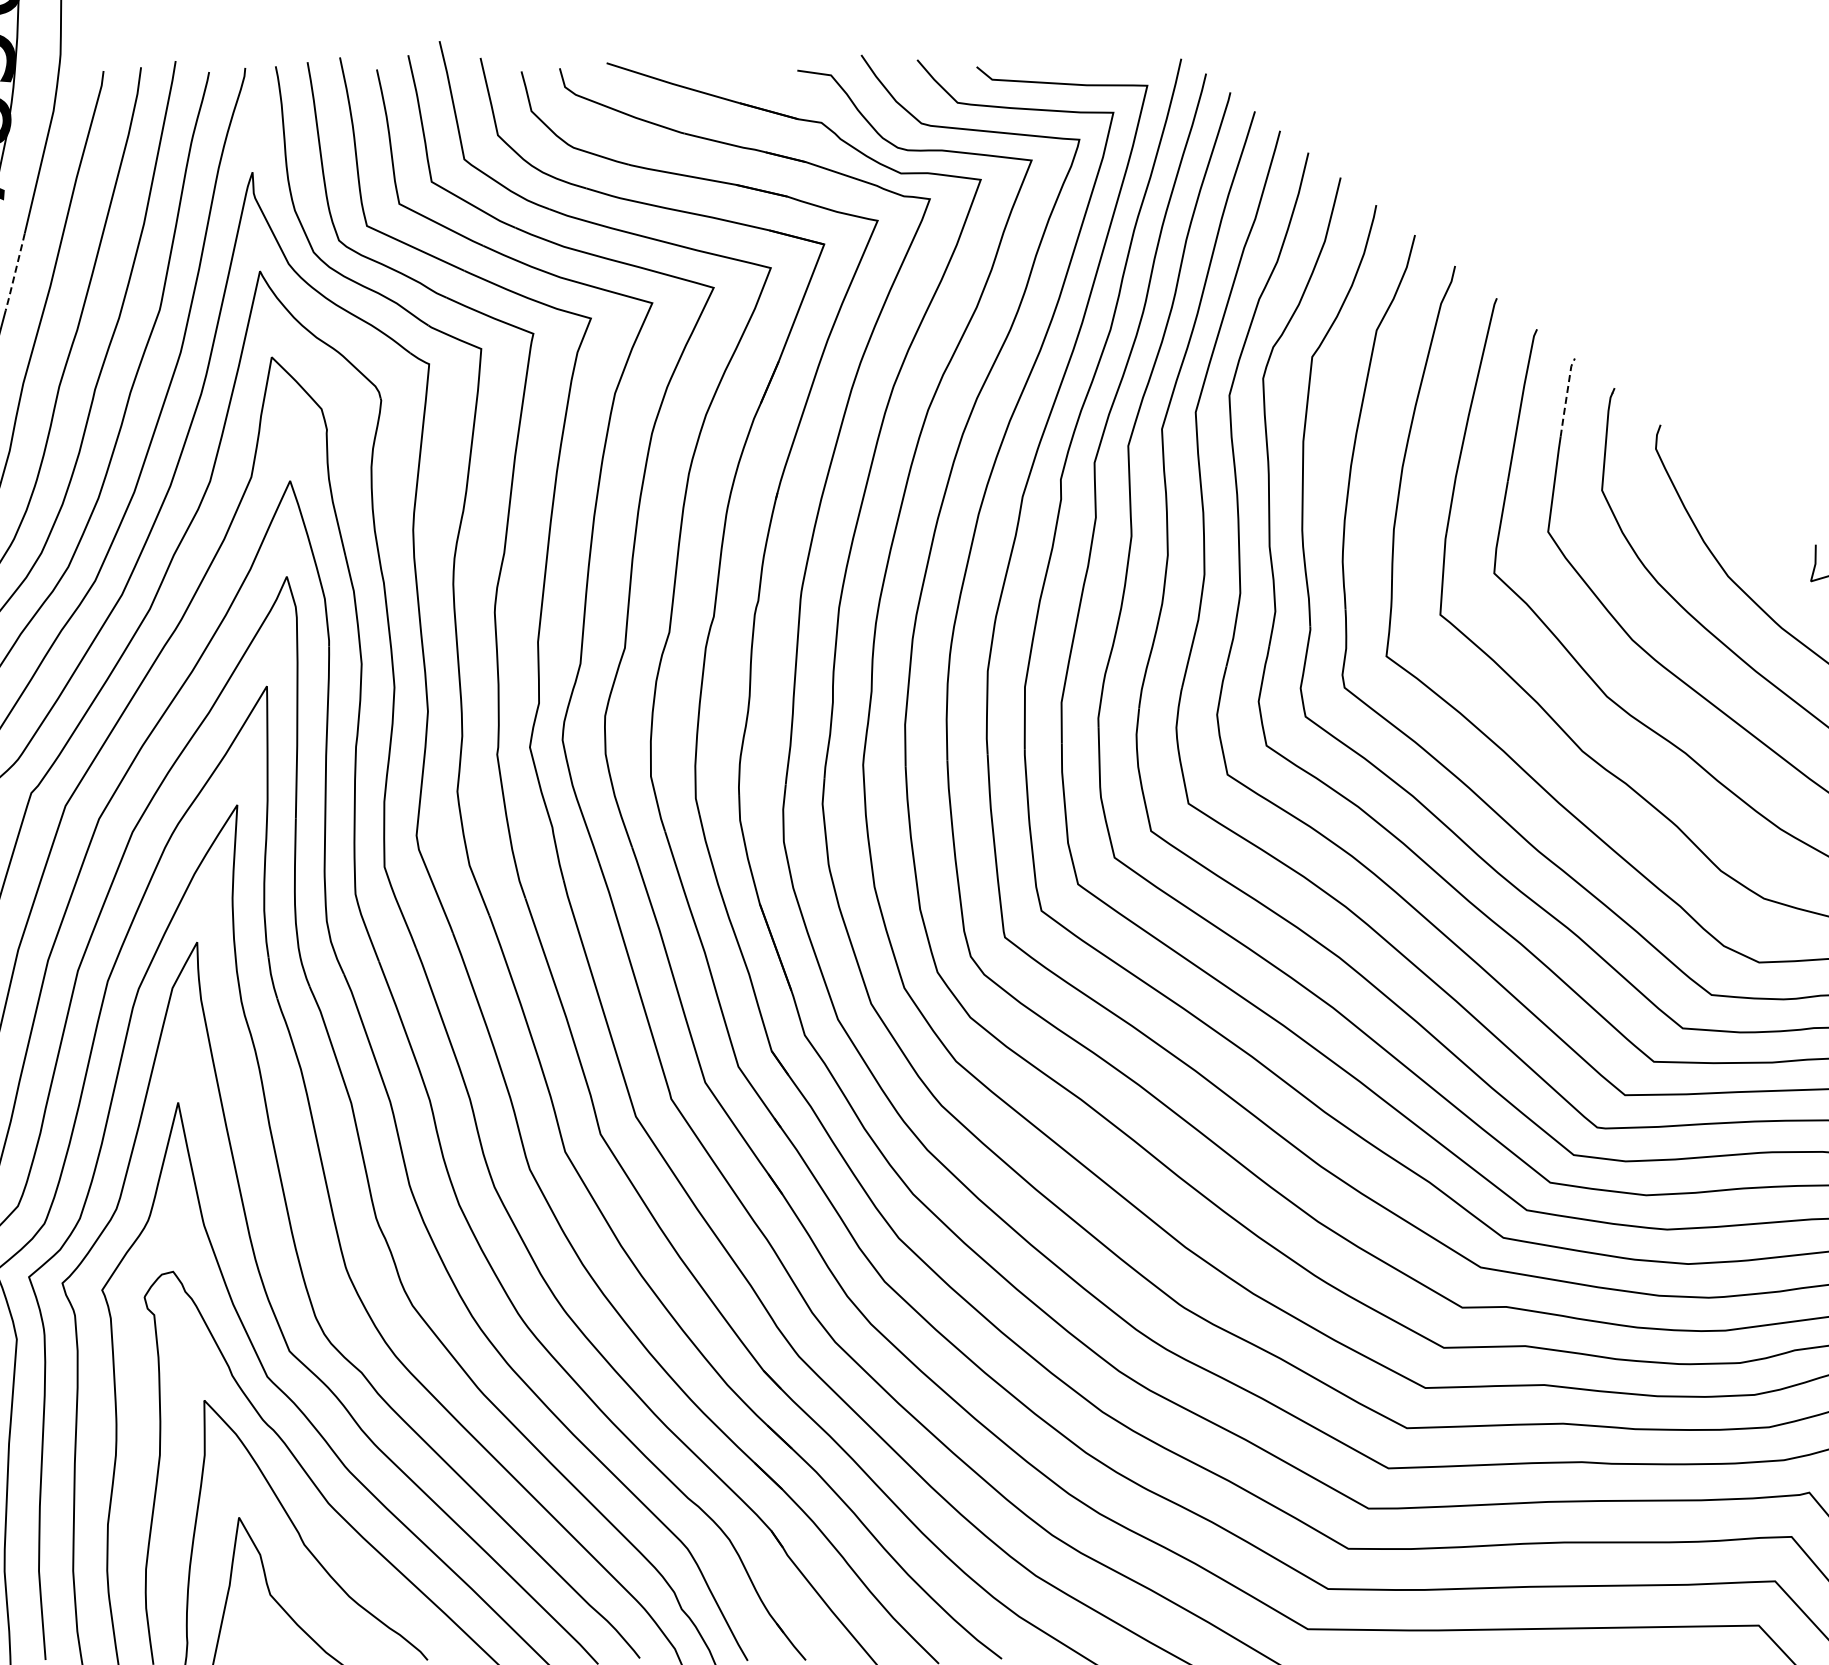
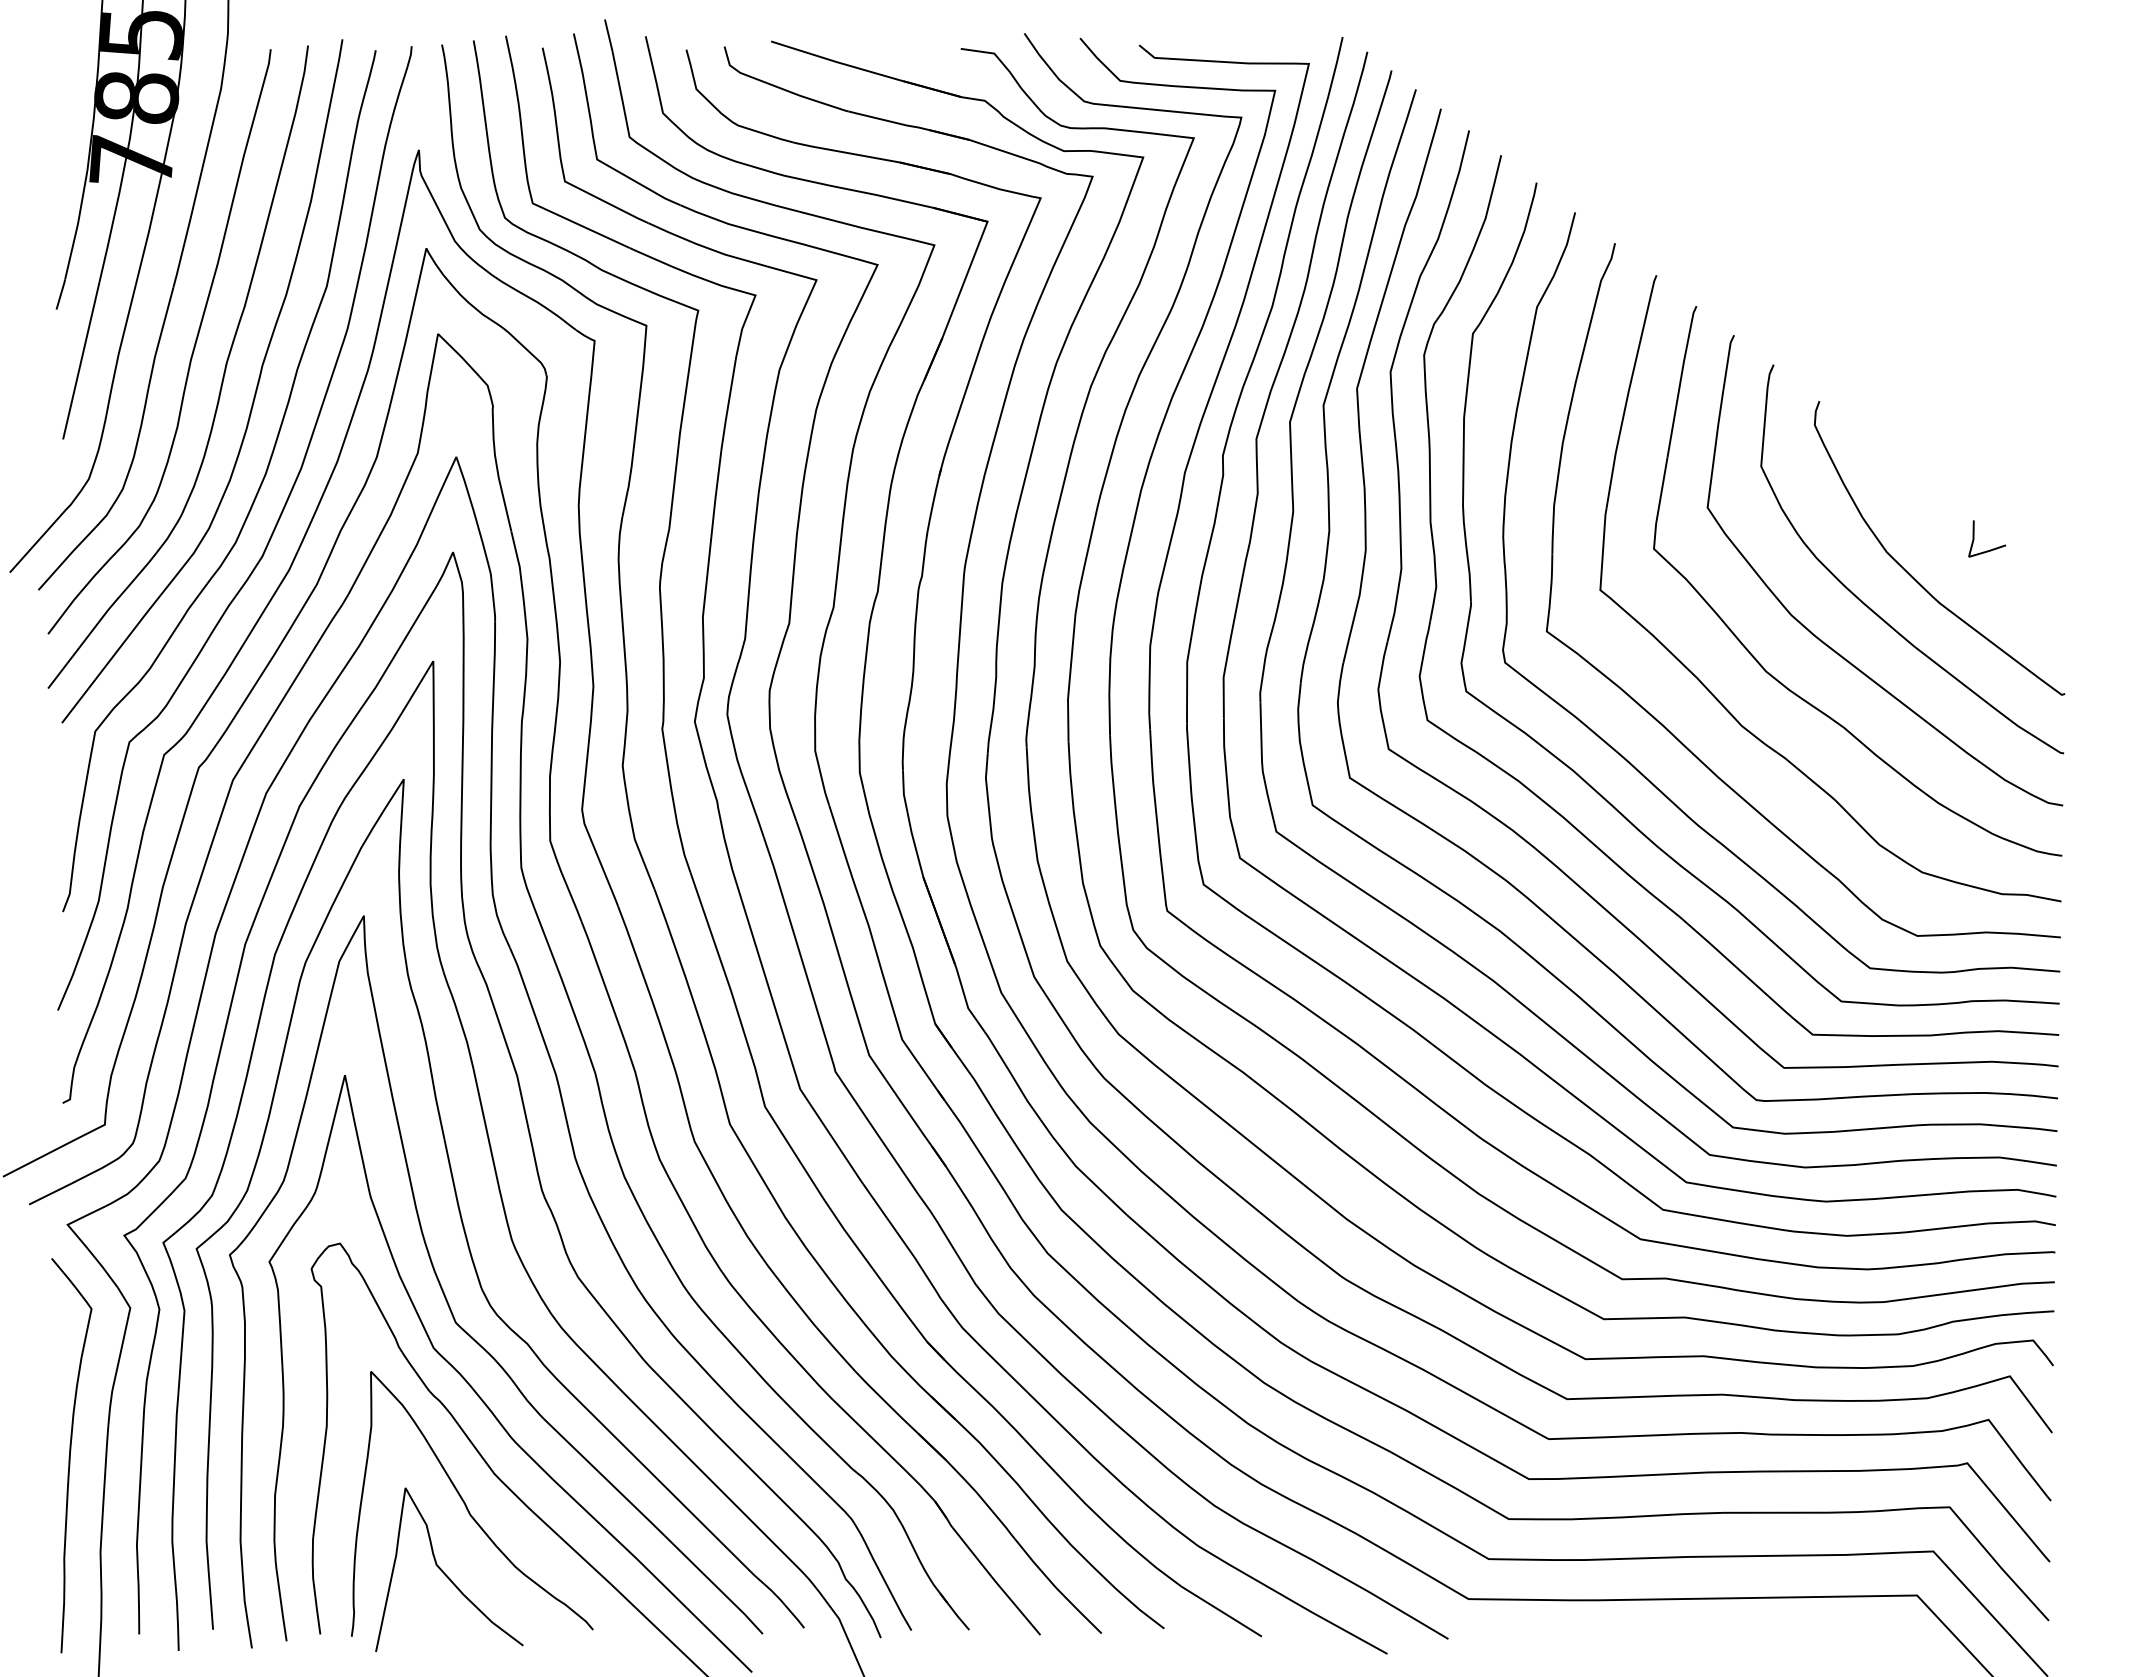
line: (15, 272) -> (183, 249), dashed -> solid
line: (1566, 397) -> (1725, 373), dashed -> solid

